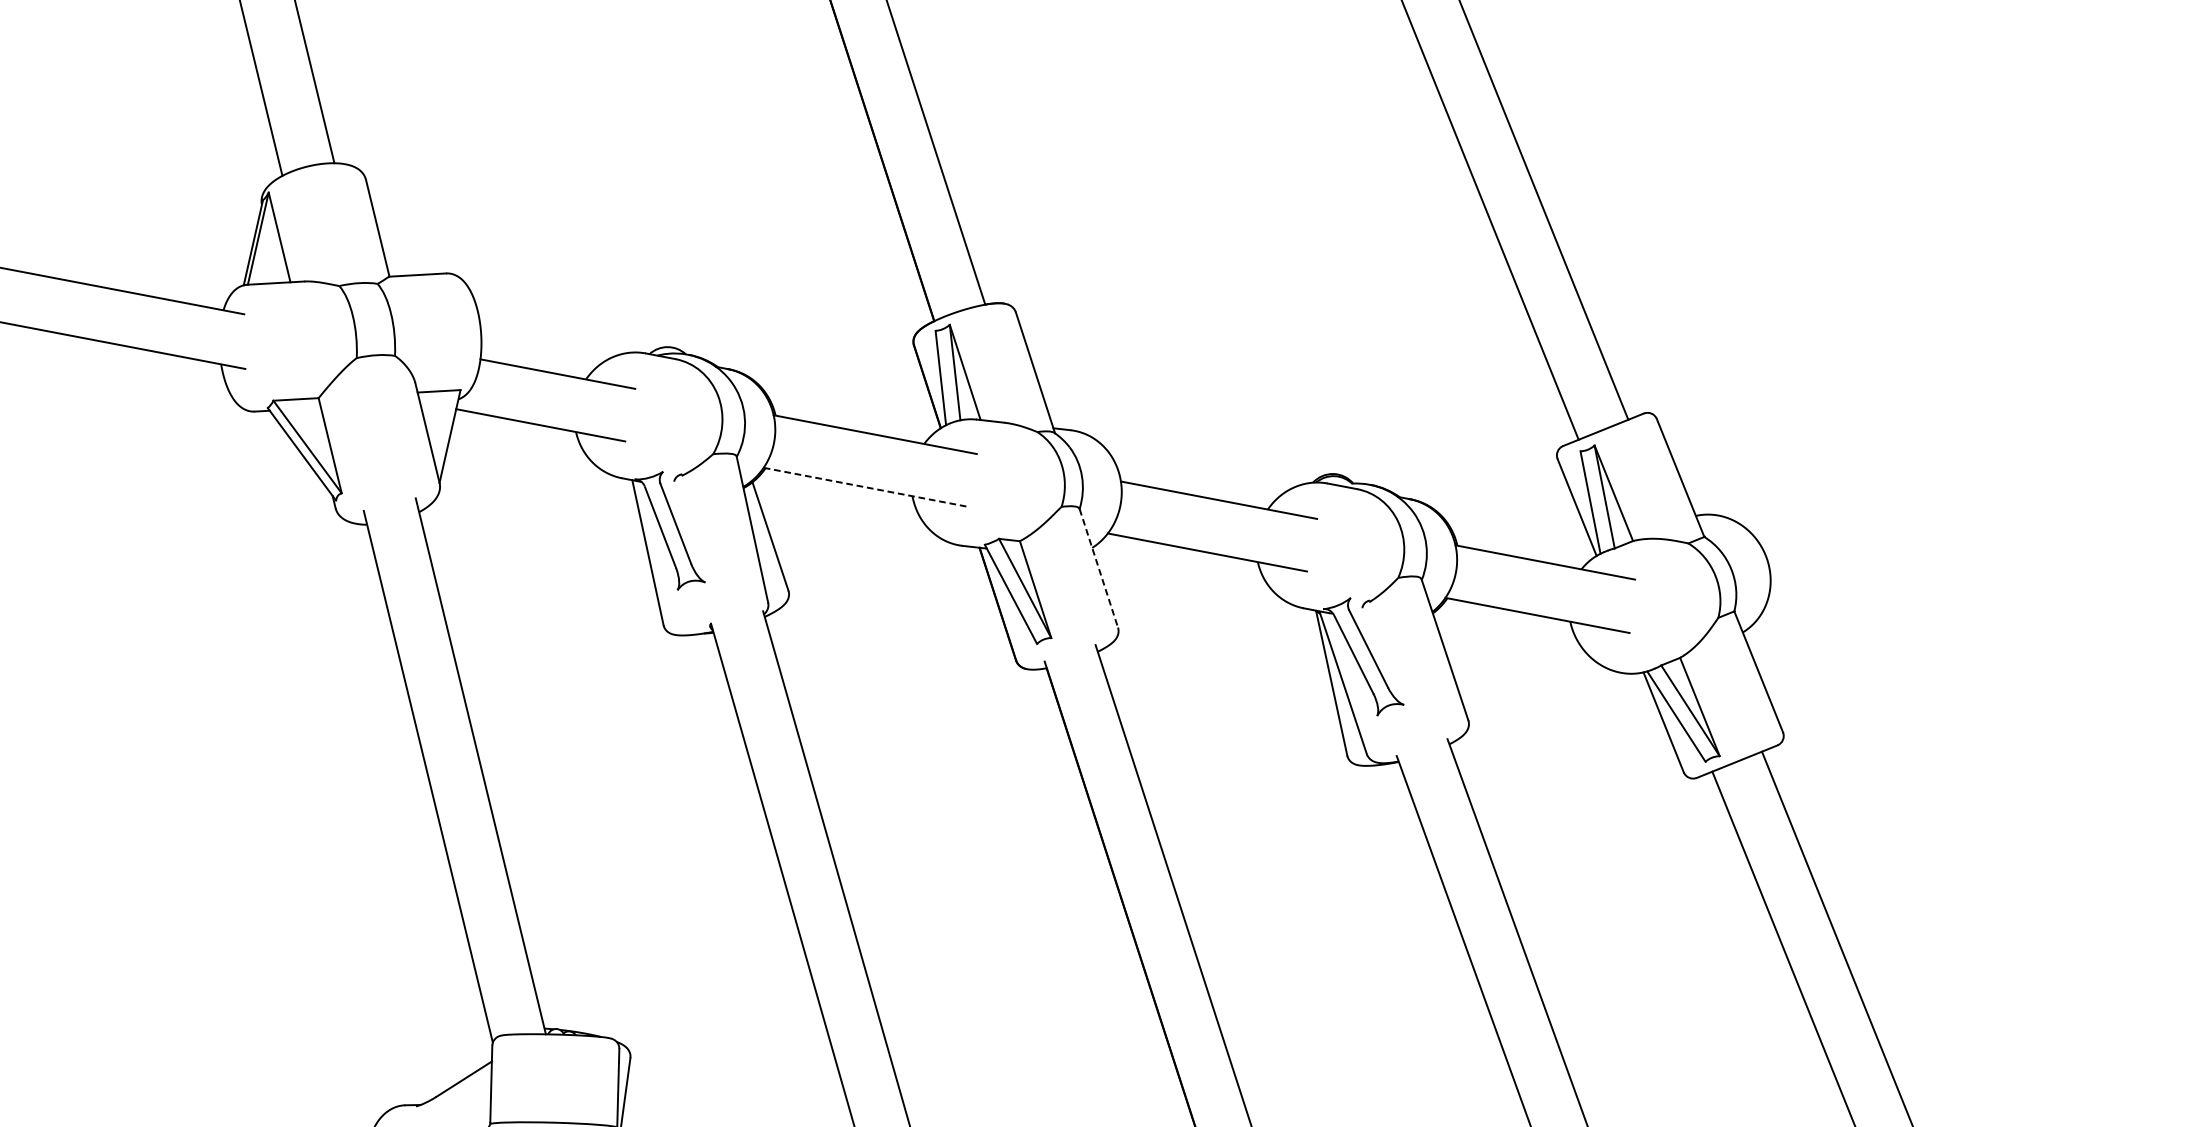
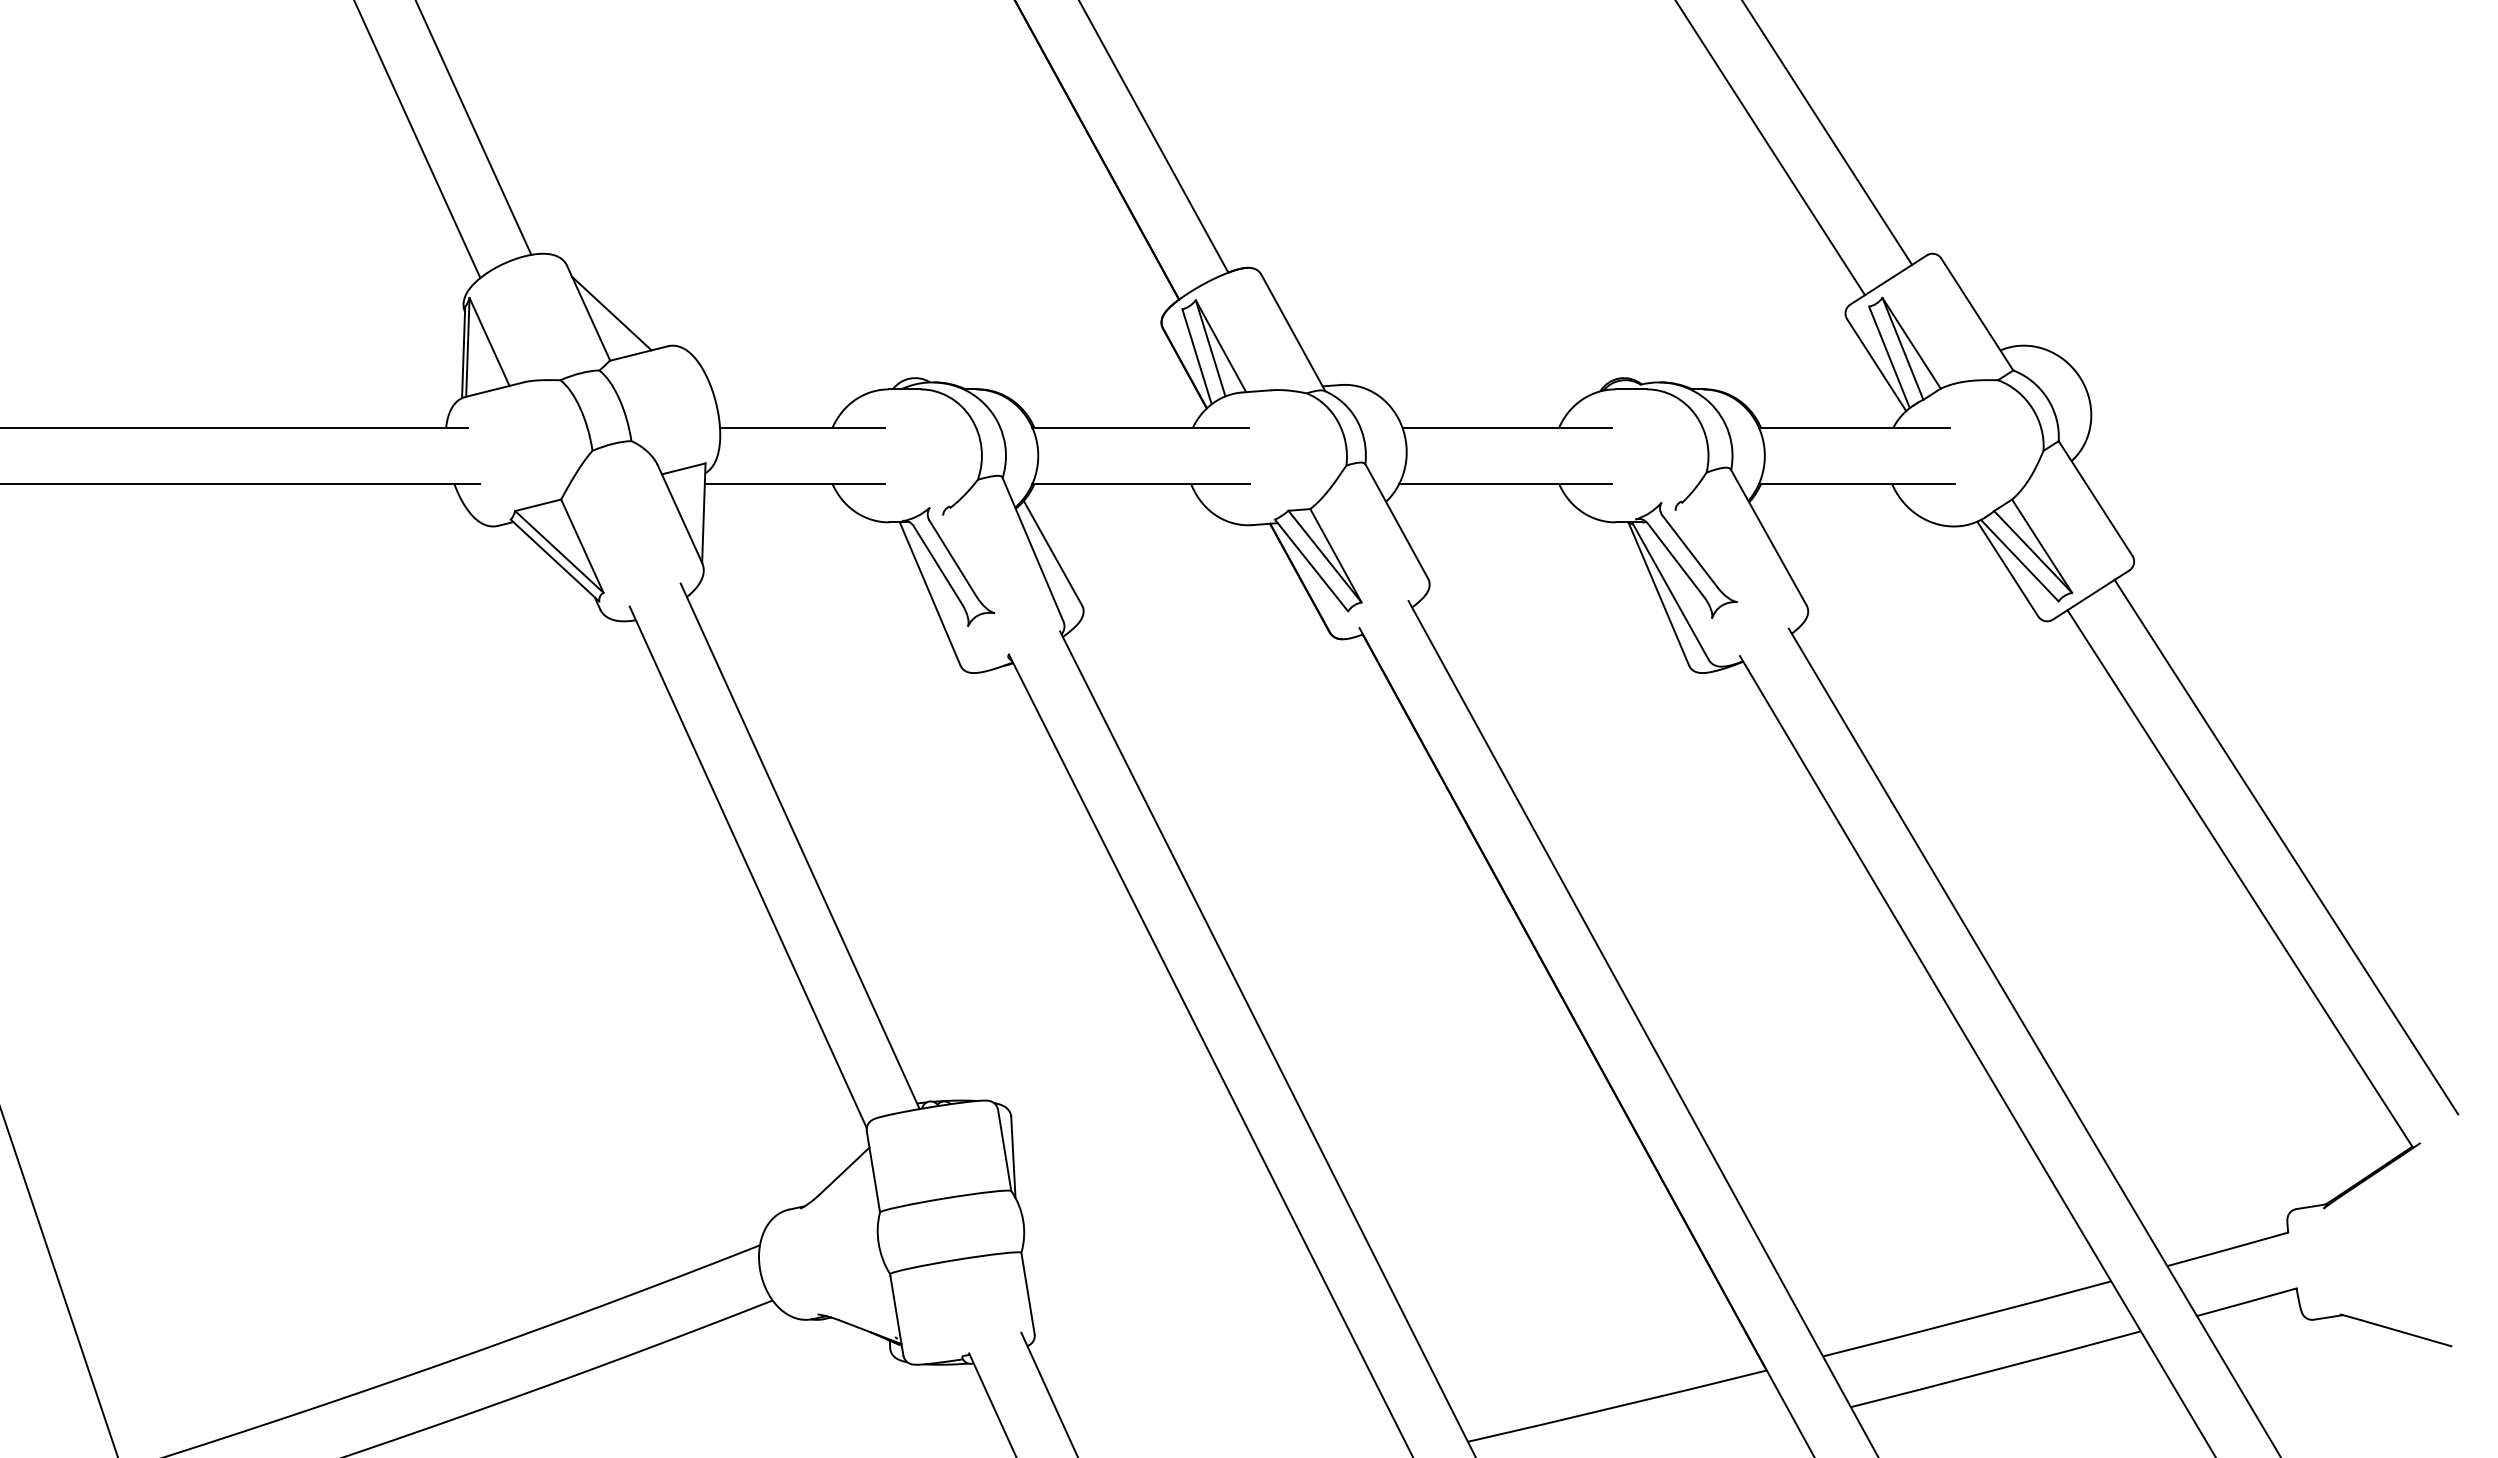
line: (399, 232) -> (611, 313), added
line: (866, 486) -> (1141, 483), dashed -> solid
line: (1099, 568) -> (1397, 521), dashed -> solid

